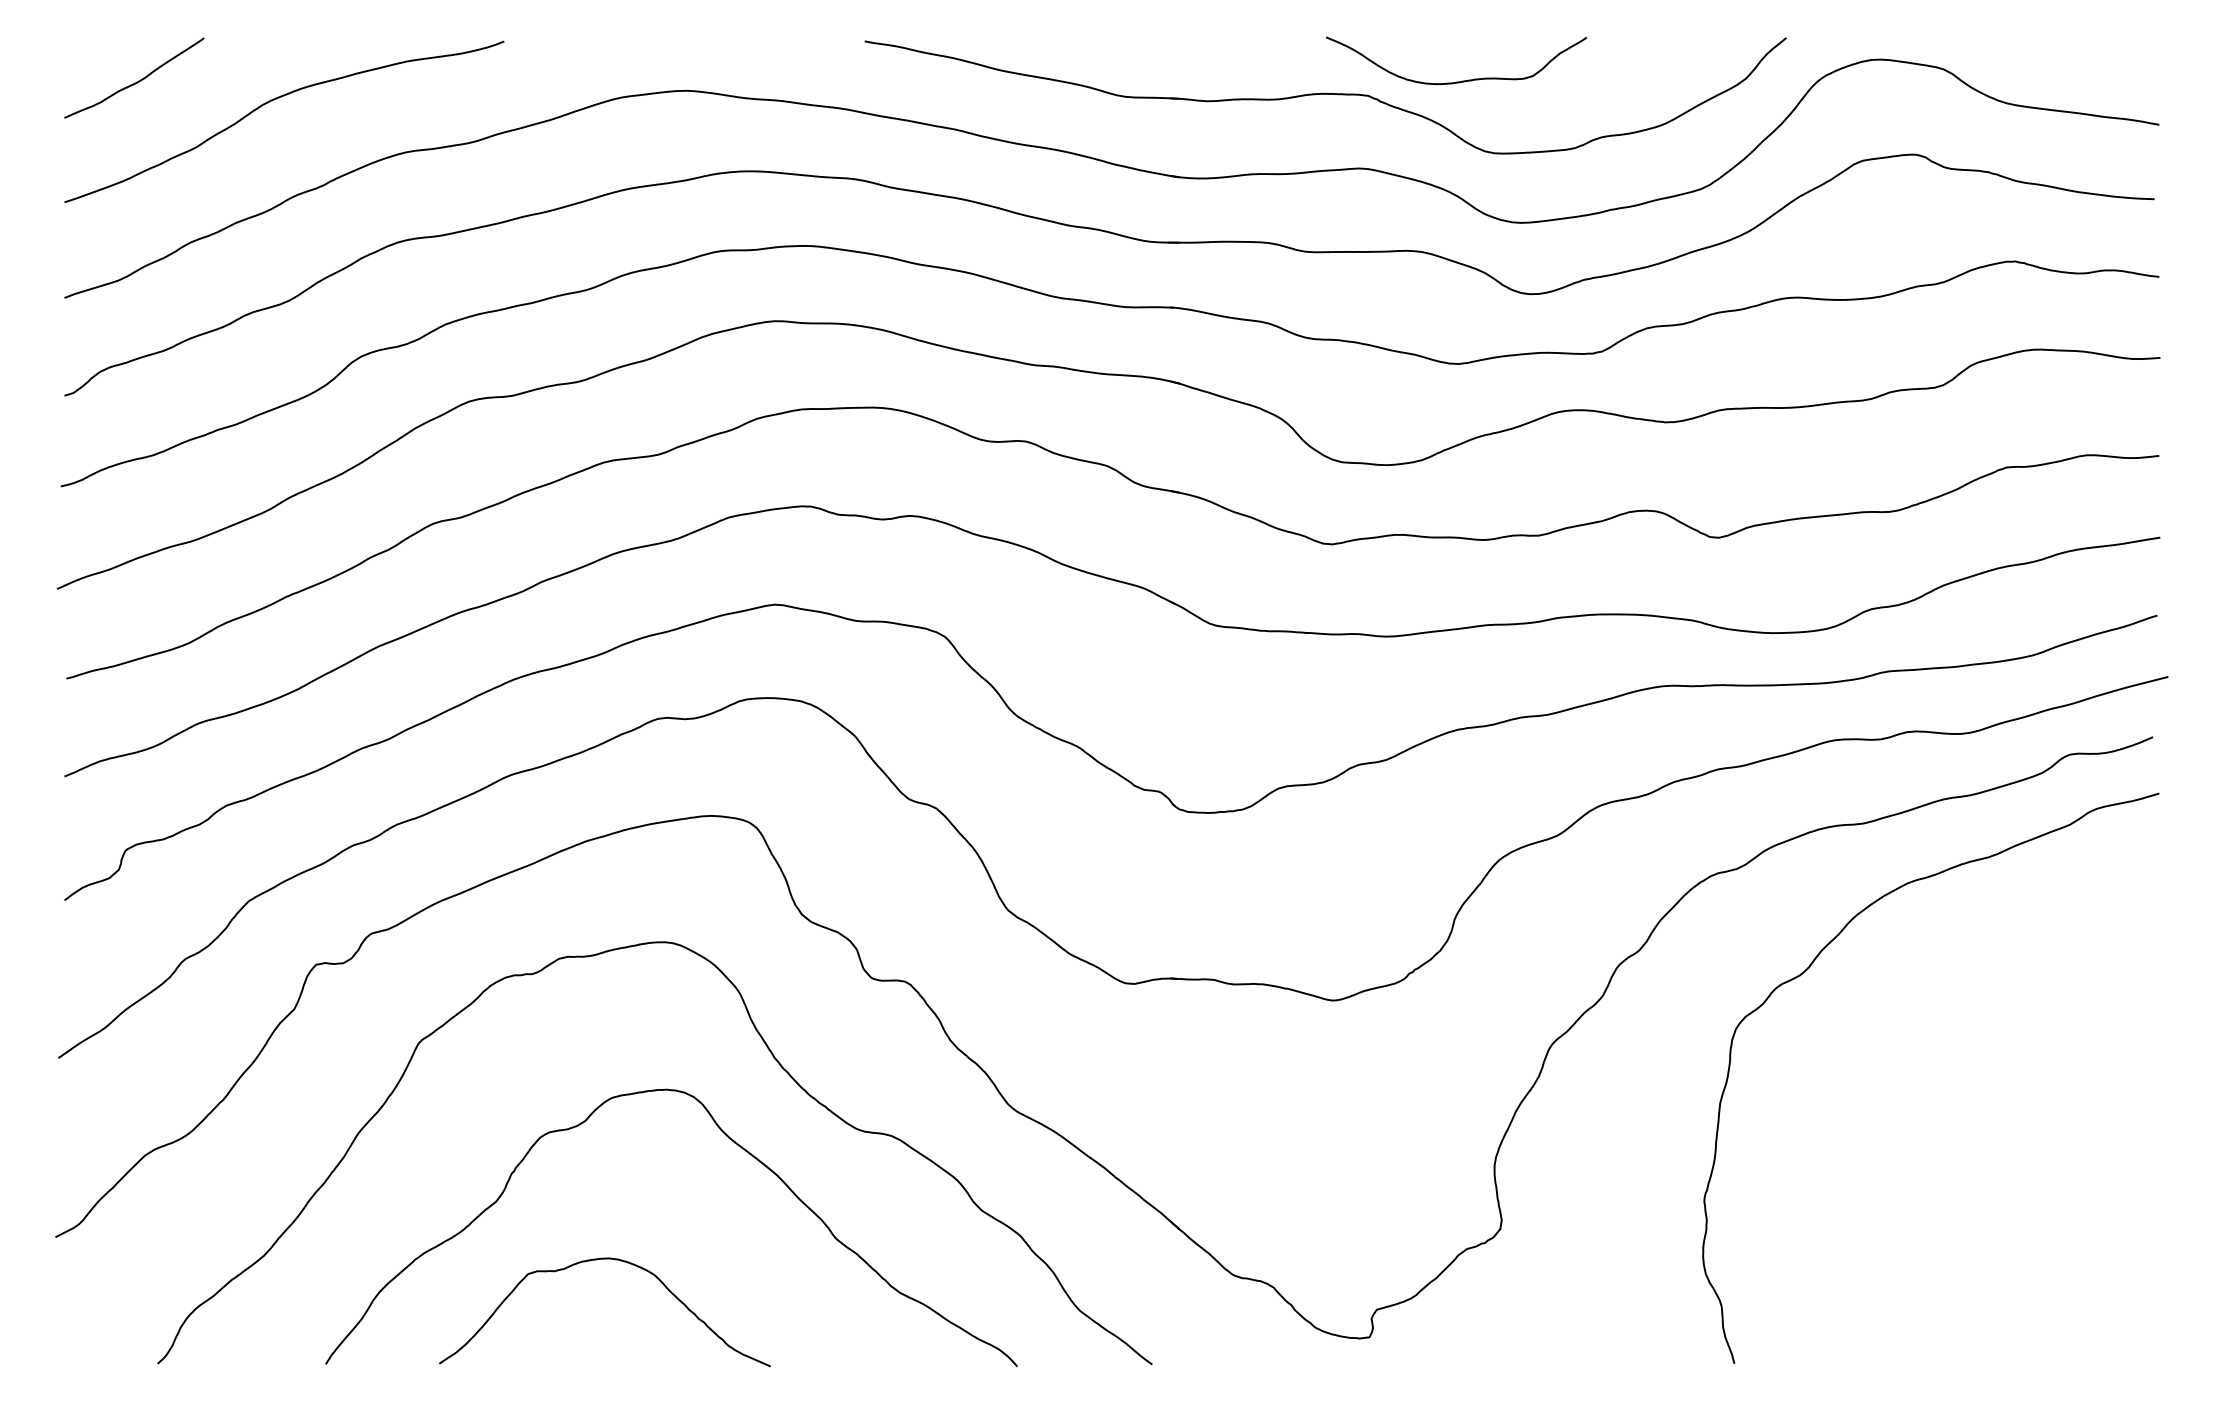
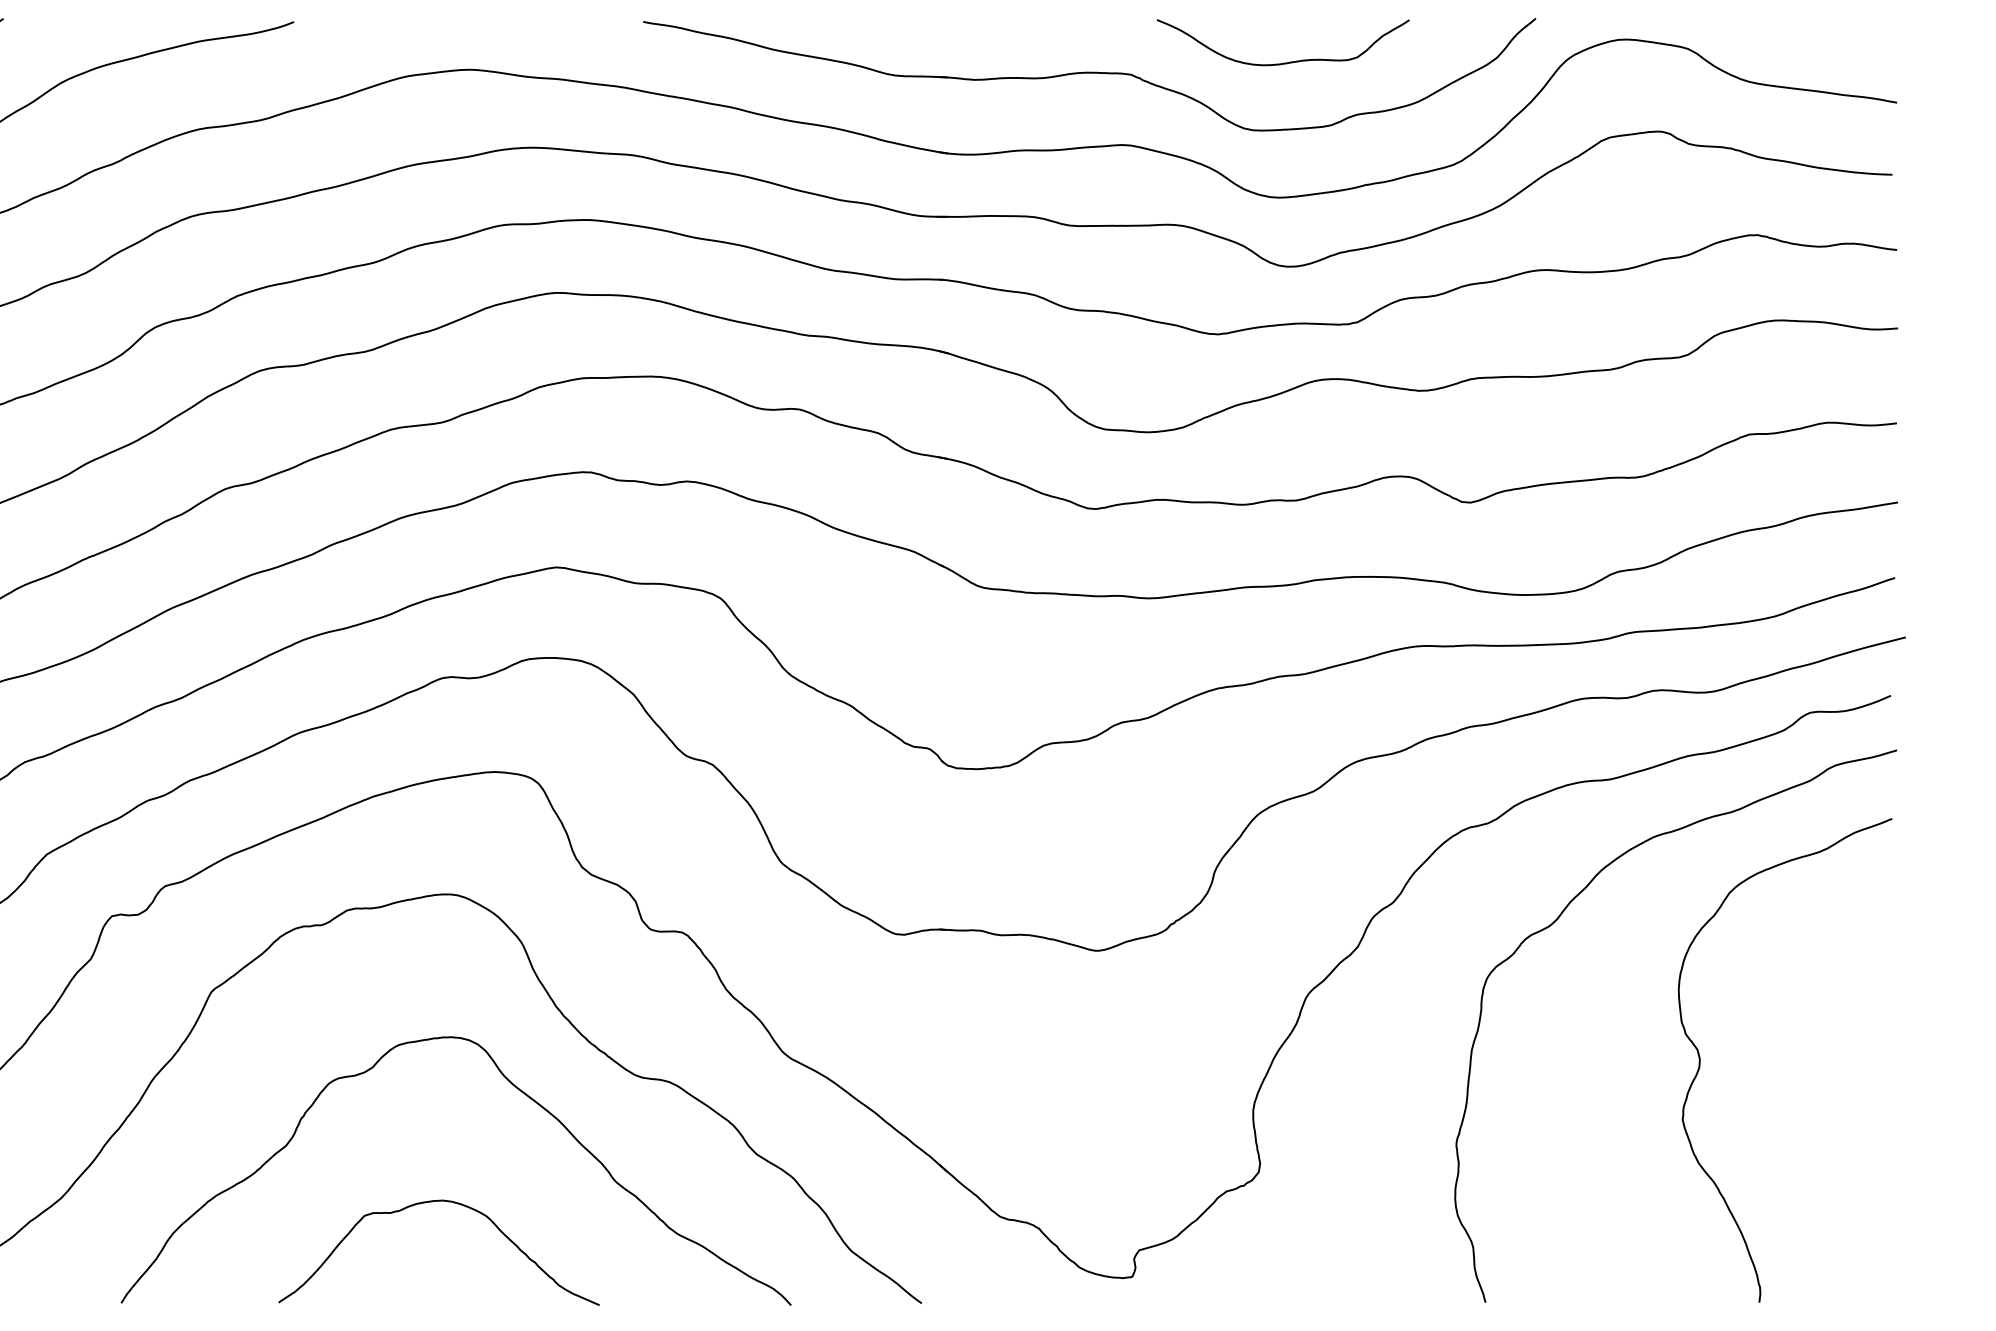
curve: (1462, 80) -> (1288, 61), moved
curve: (1956, 1113) -> (1700, 1060), added
curve: (597, 1260) -> (431, 1202), moved

